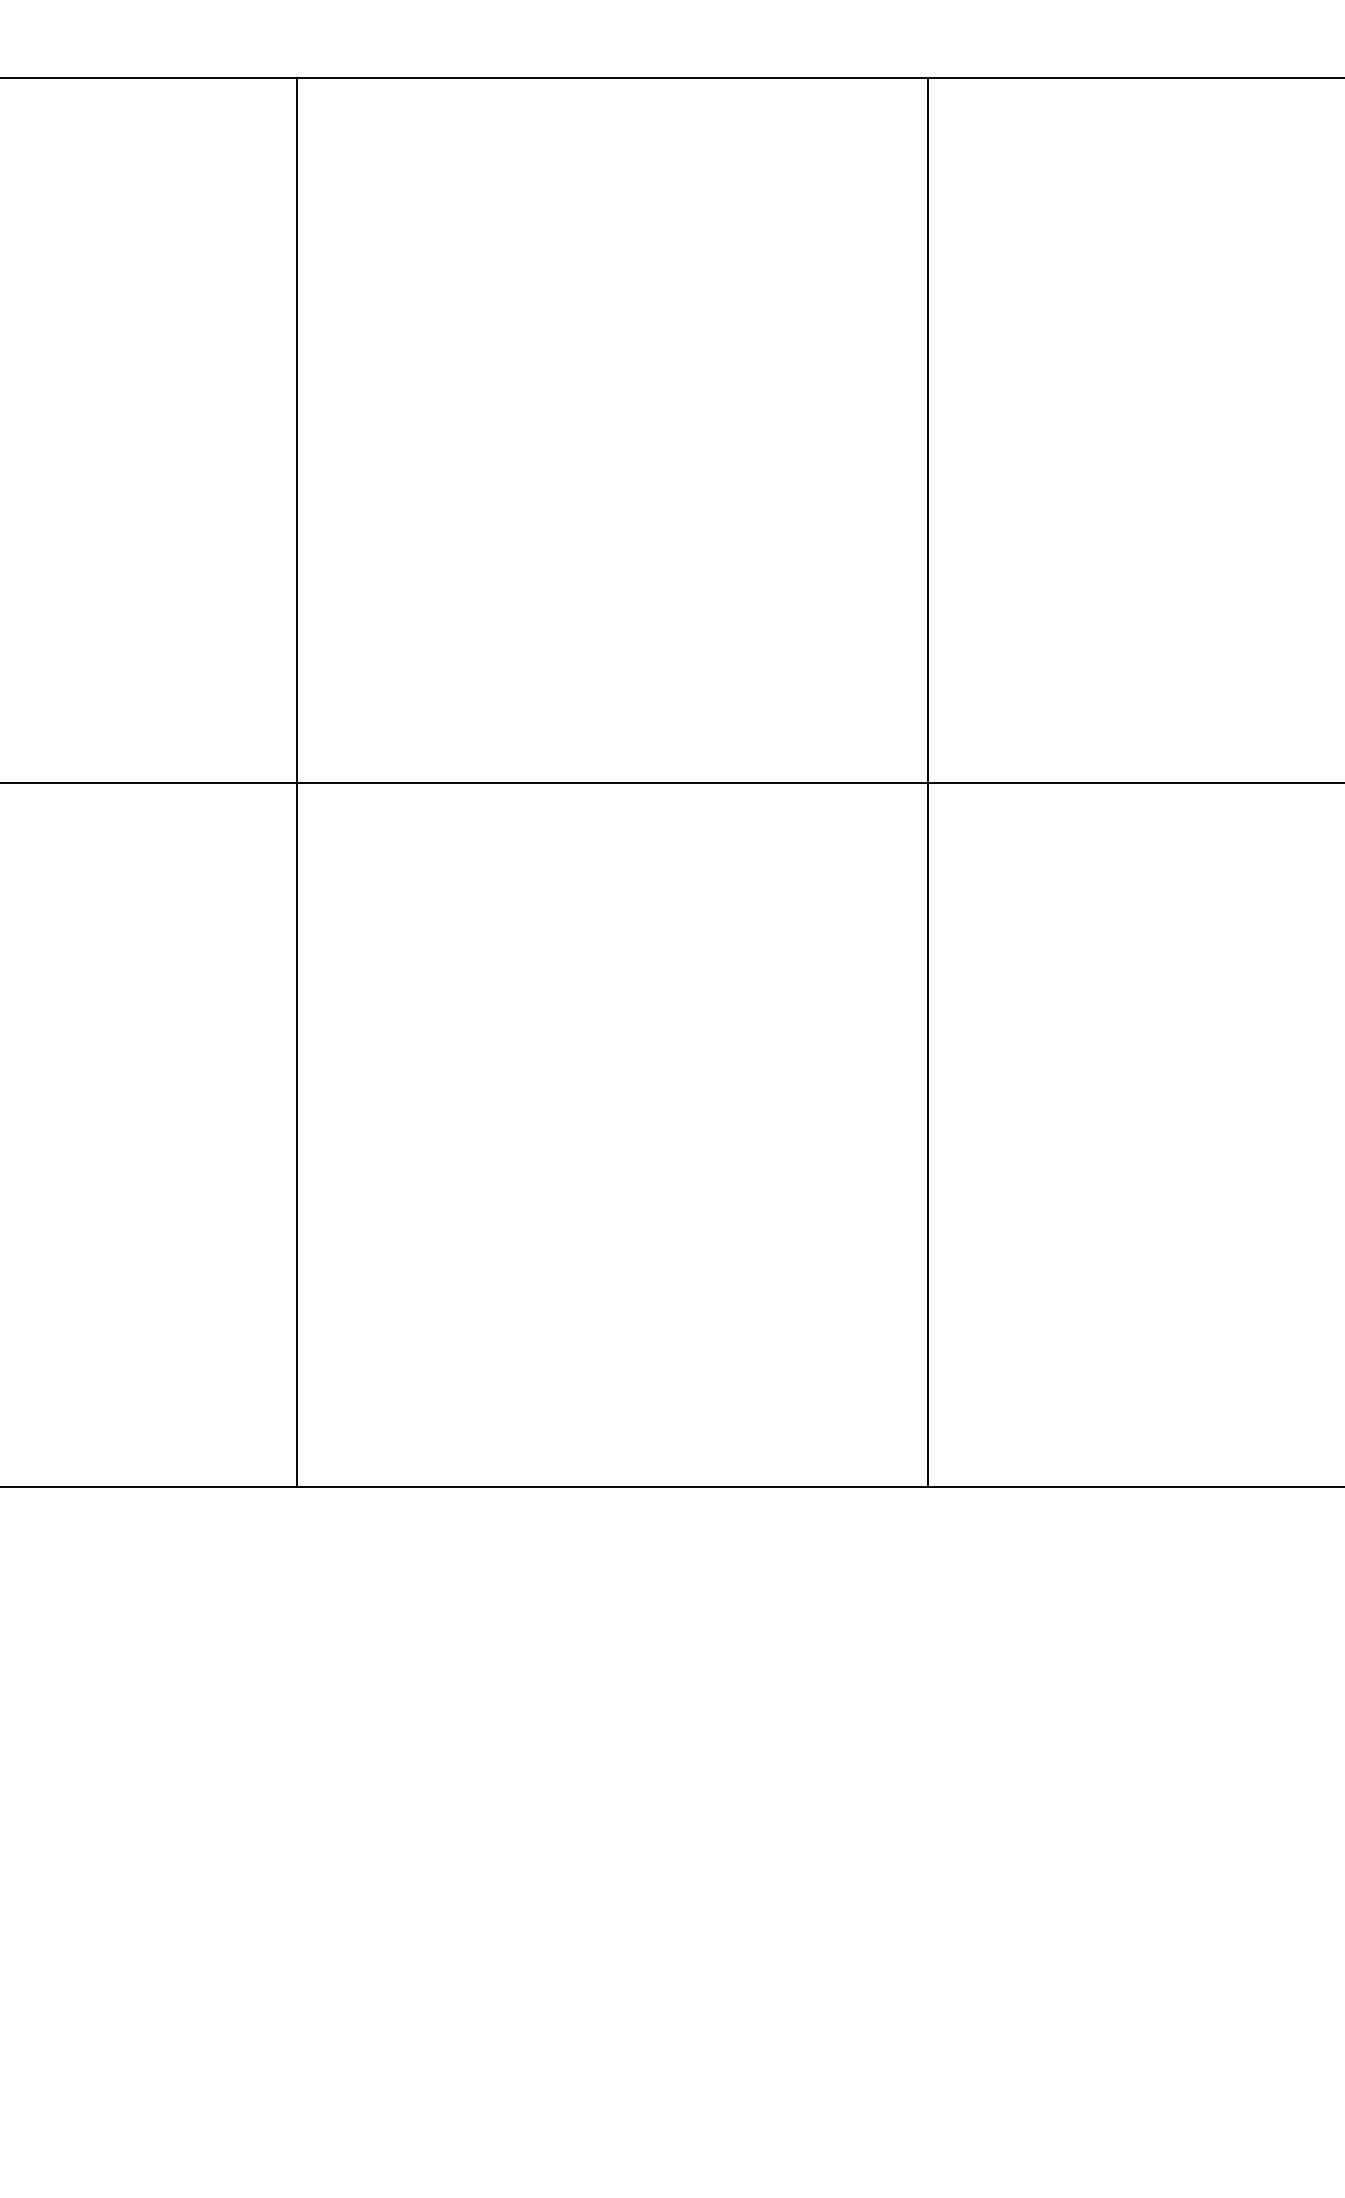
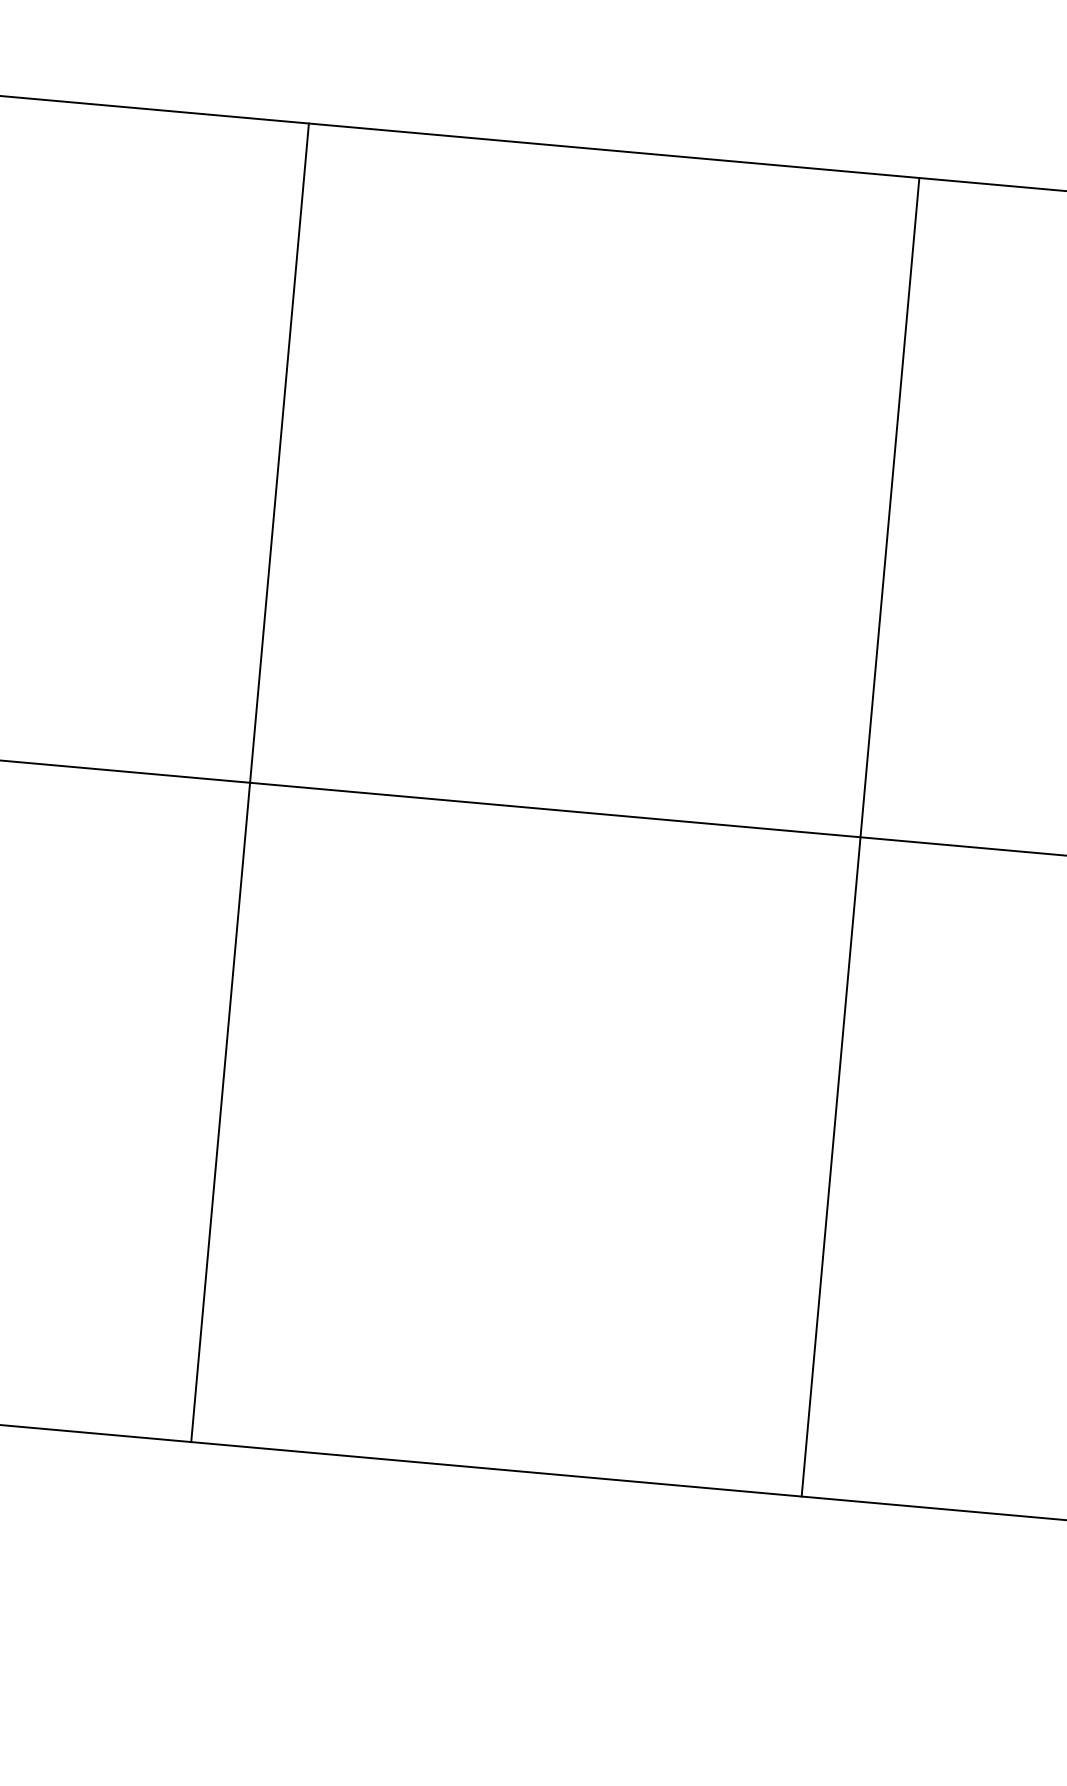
line: (297, 782) -> (250, 782), moved
line: (927, 782) -> (860, 837), moved

